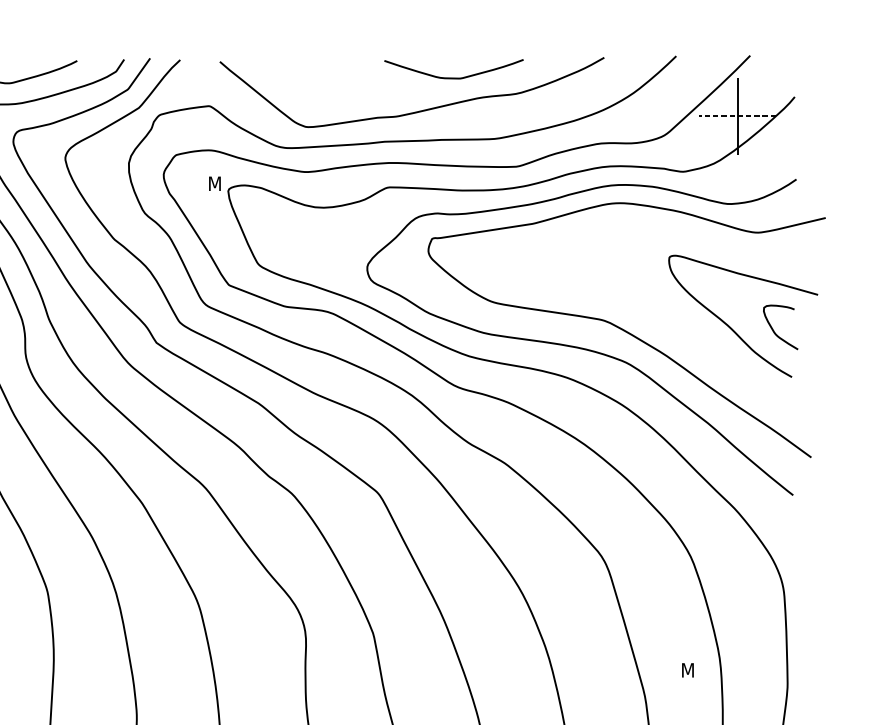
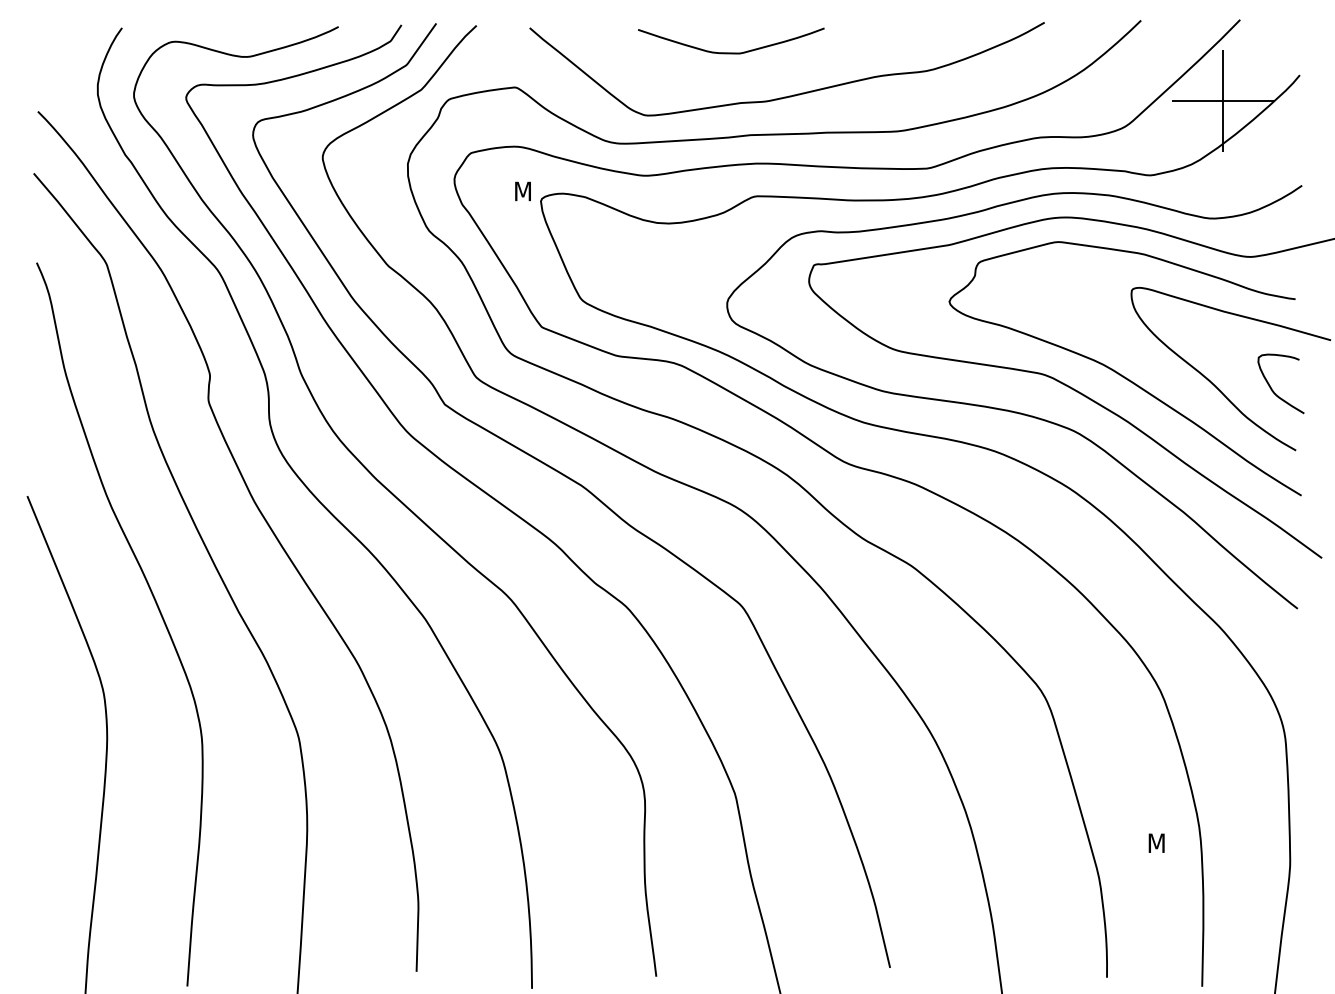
curve: (454, 77) -> (731, 52), moved
line: (737, 116) -> (1222, 101), dashed -> solid
curve: (660, 319) -> (1120, 373), added

